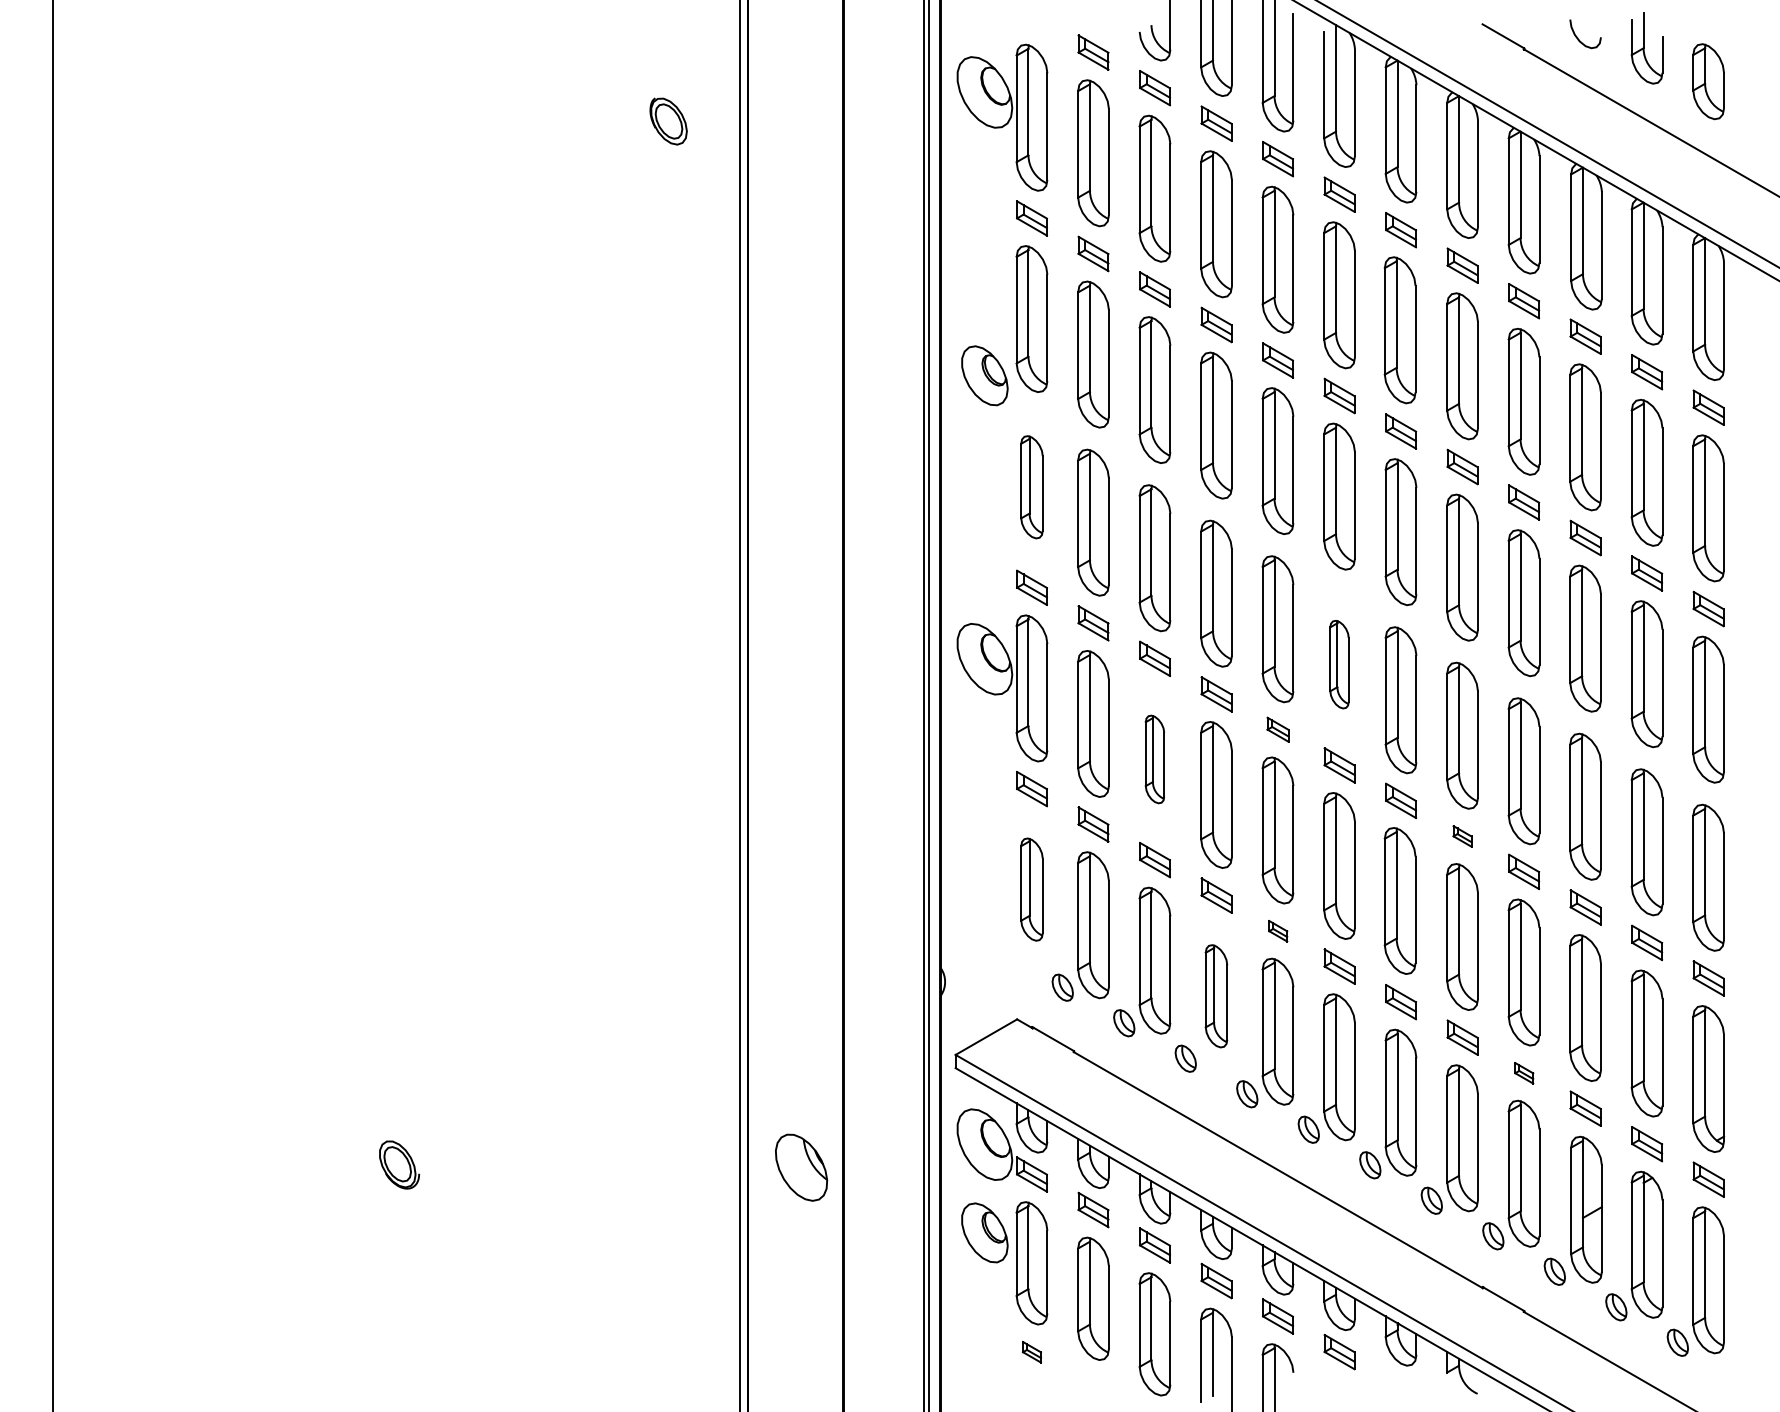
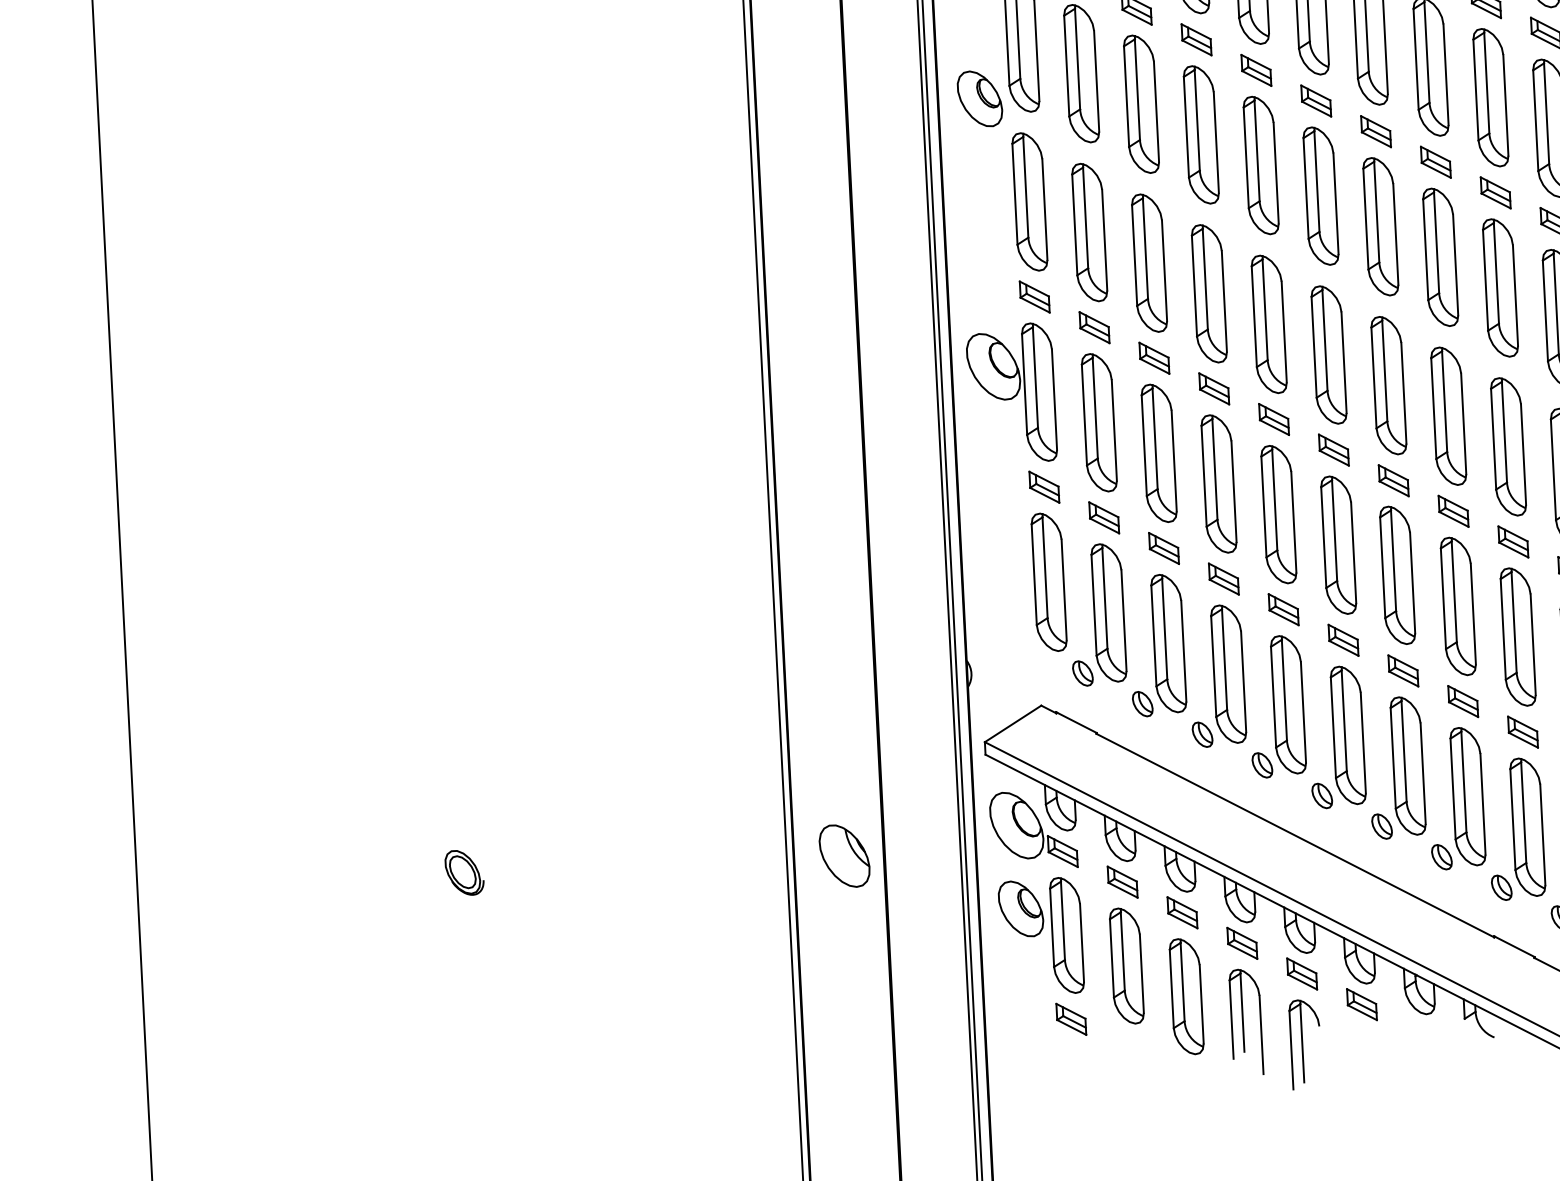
part: (1031, 487) -> (1029, 202), size x1.43
part: (1339, 664) -> (1328, 354), size x1.67
part: (1277, 729) -> (1273, 419), size x1.43
part: (1154, 759) -> (1158, 453), size x1.67
part: (1462, 836) -> (1453, 511), size x1.67
part: (1031, 889) -> (1048, 582), size x1.43
part: (1278, 931) -> (1284, 610), size x1.67
part: (1216, 996) -> (1228, 674), size x1.43
part: (1524, 1073) -> (1523, 732), size x1.67
part: (1031, 1352) -> (1070, 1019), size x1.67

